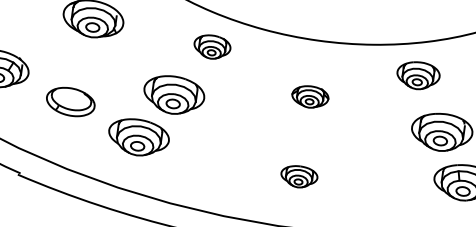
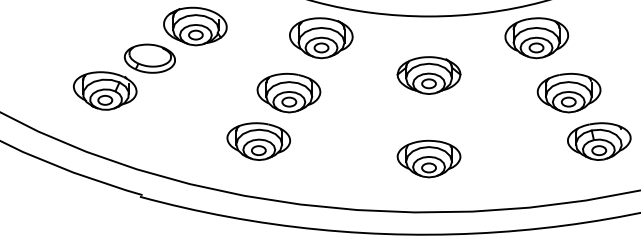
part: (212, 47) -> (321, 38), size x1.67
part: (417, 75) -> (536, 38), size x1.43
part: (309, 96) -> (428, 75), size x1.67
part: (70, 101) -> (149, 58), moved
part: (298, 176) -> (428, 158), size x1.67

